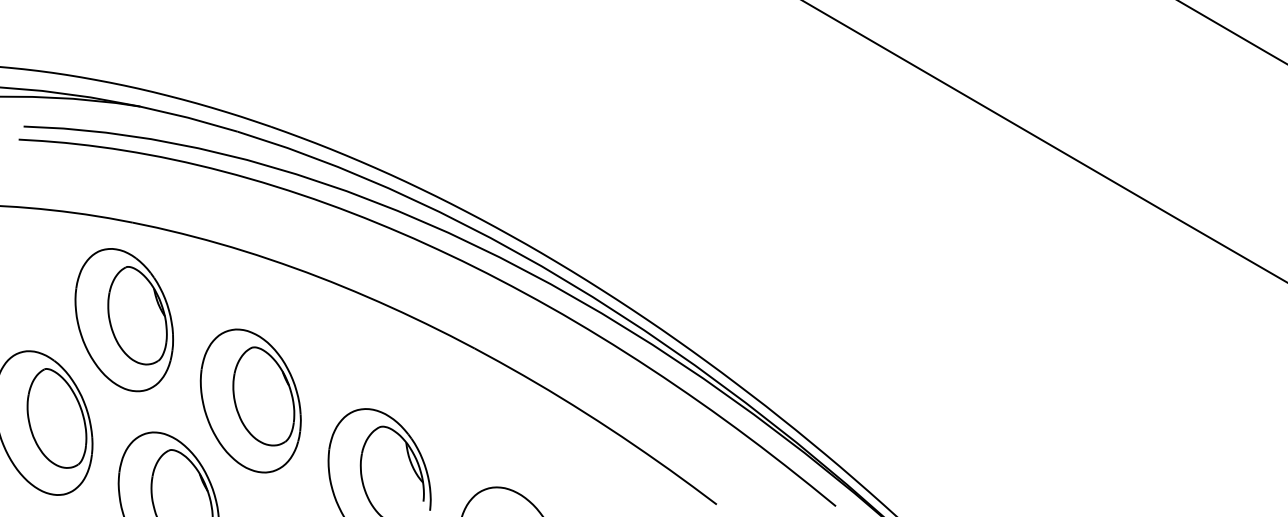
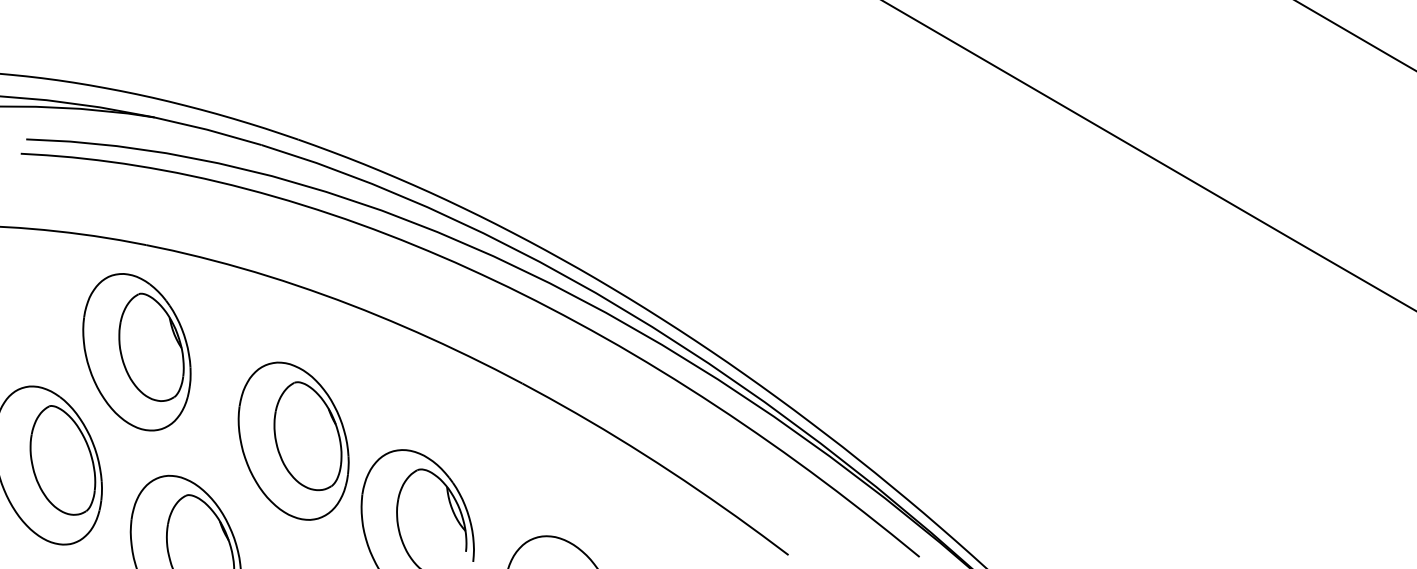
part: (250, 400) -> (293, 440), moved

